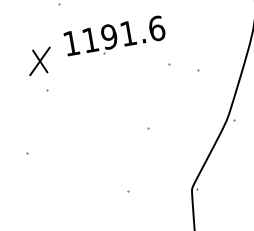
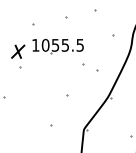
text: (122, 32) -> (62, 44), 1191.6 -> 1055.5

